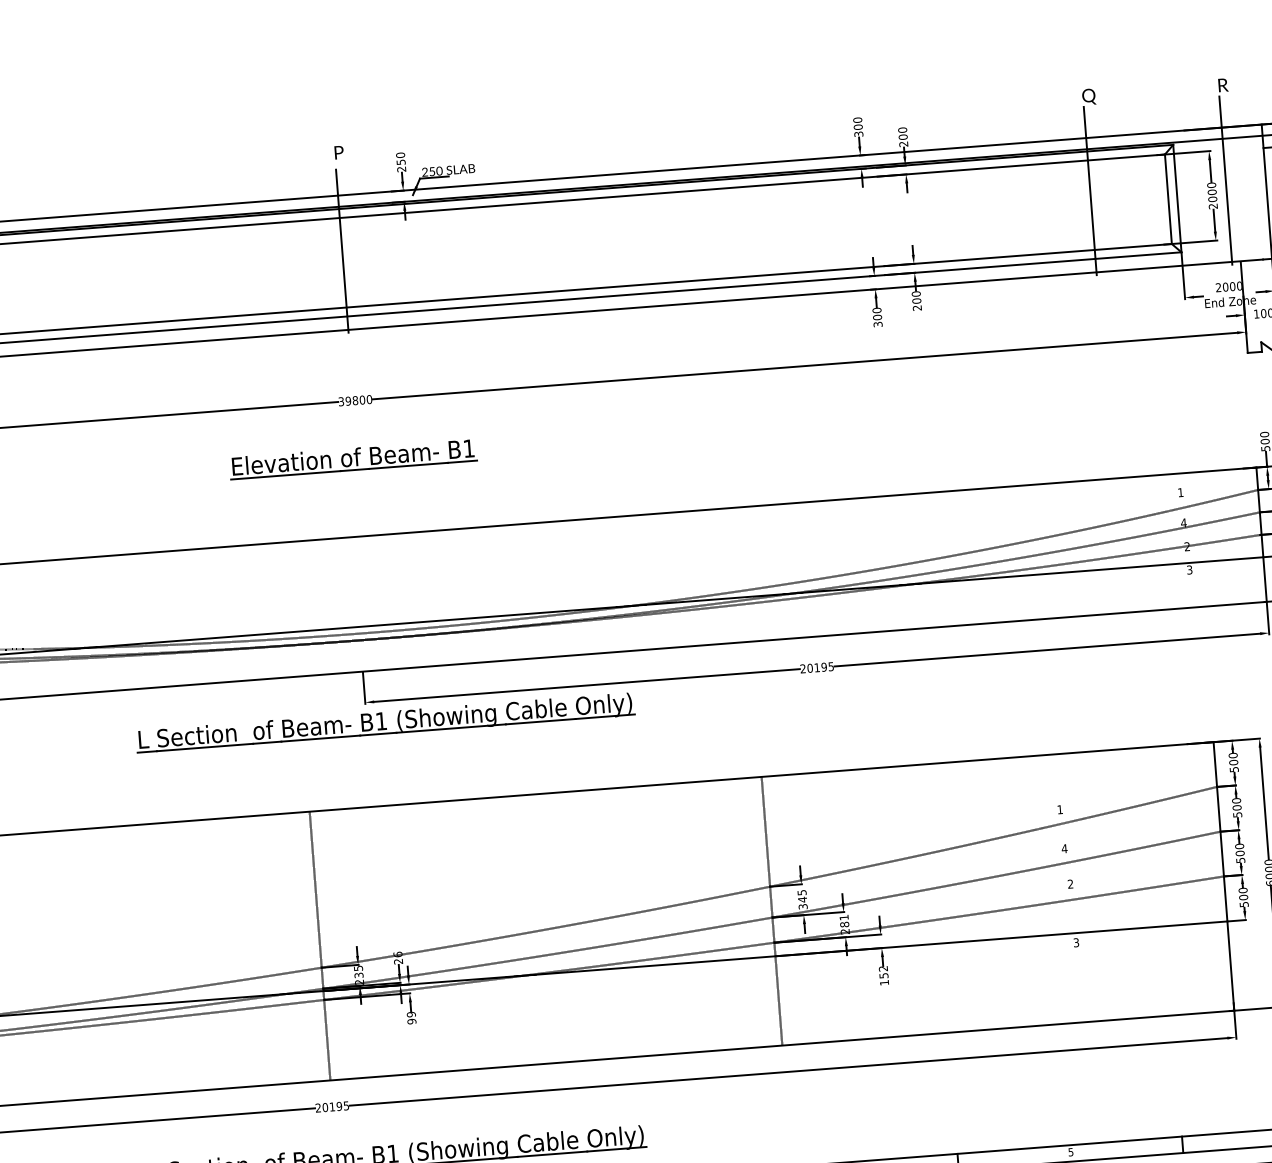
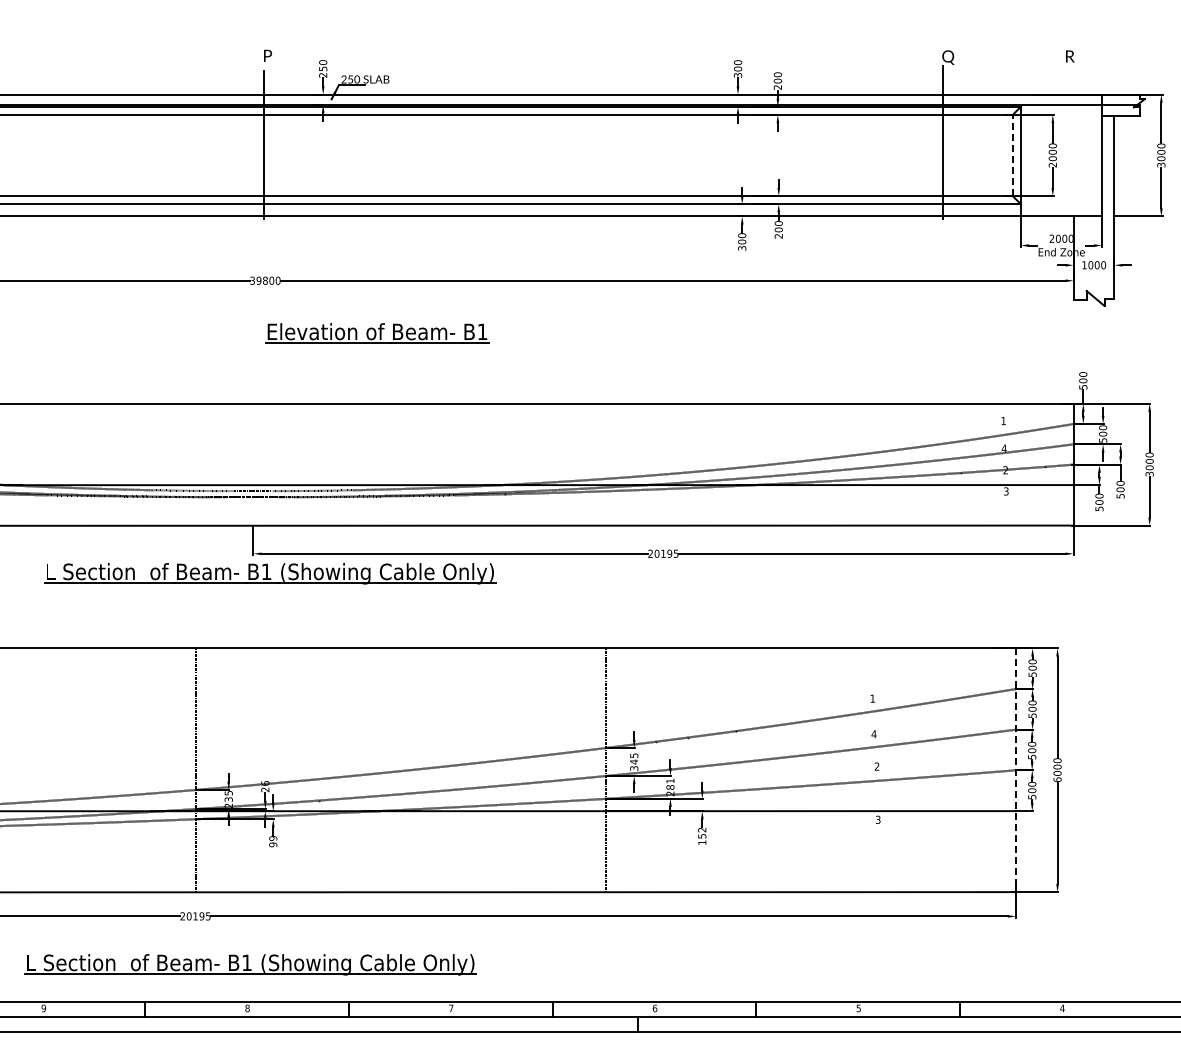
line: (1225, 180) -> (1065, 142), removed
line: (1168, 199) -> (1012, 155), solid -> dashed
part: (353, 459) -> (377, 333), moved
line: (1223, 876) -> (1015, 770), solid -> dashed

